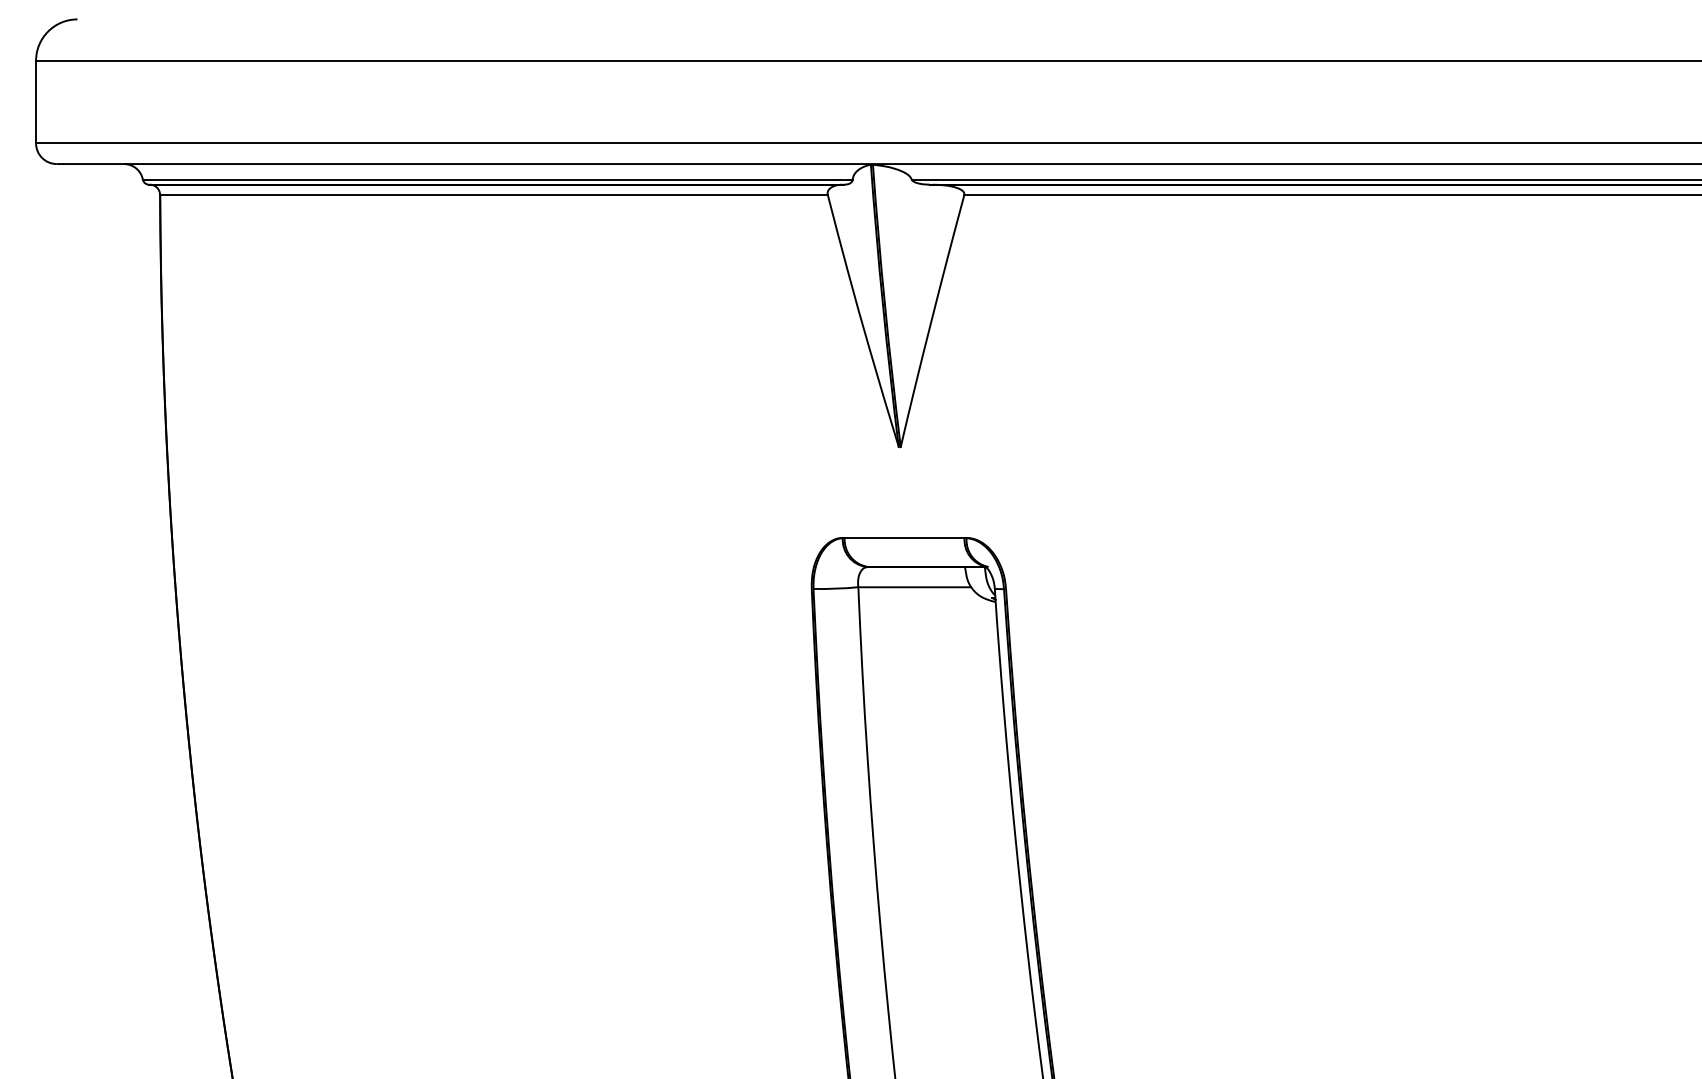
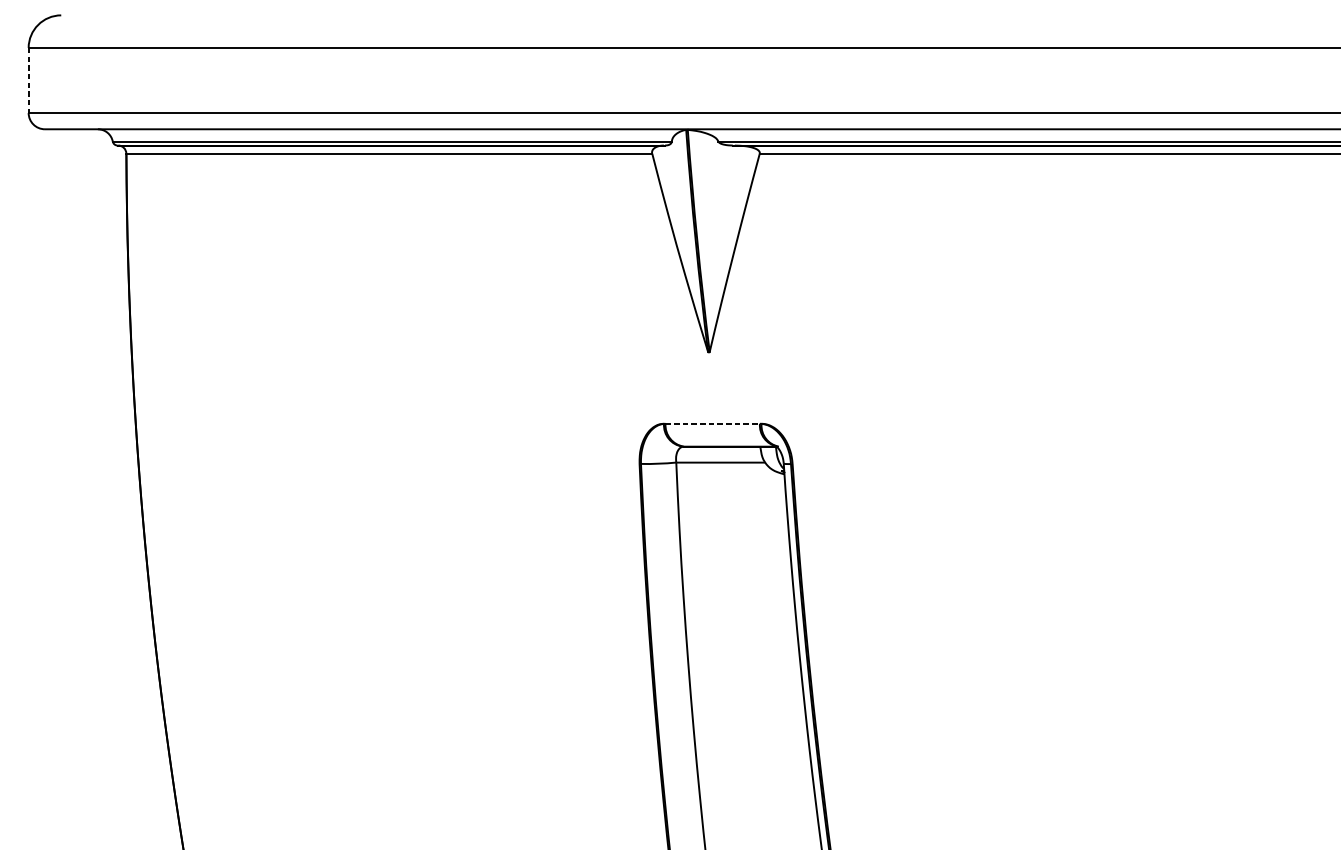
line: (36, 102) -> (28, 80), solid -> dashed
line: (905, 537) -> (713, 423), solid -> dashed

